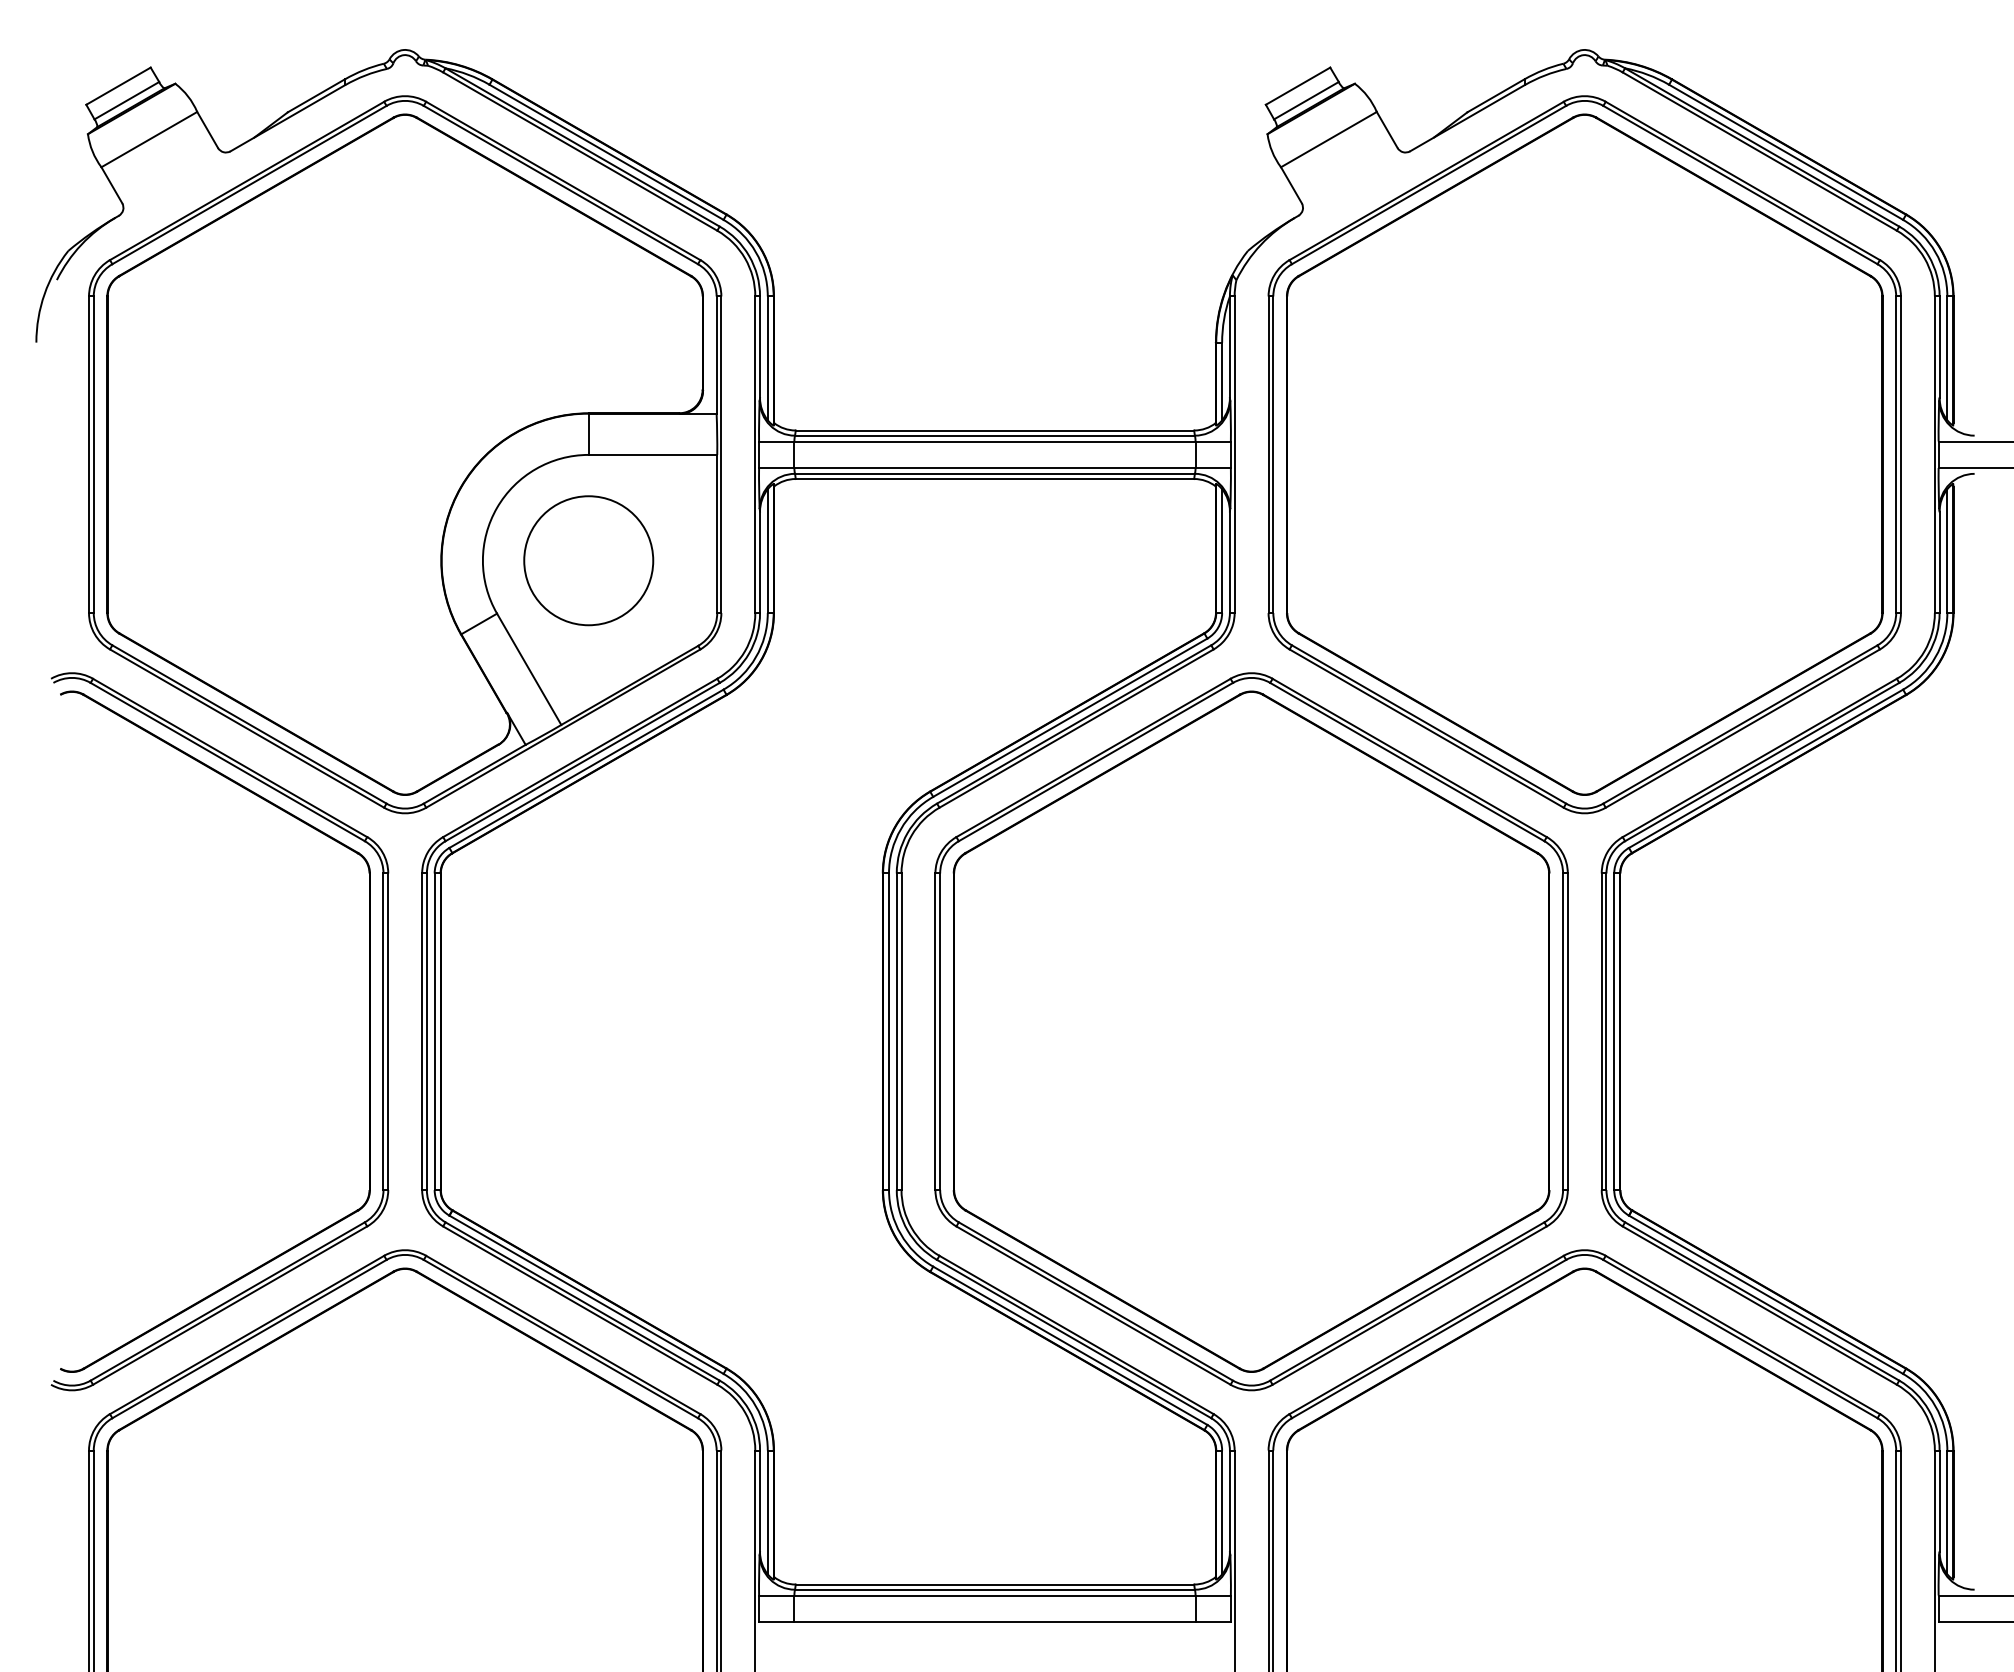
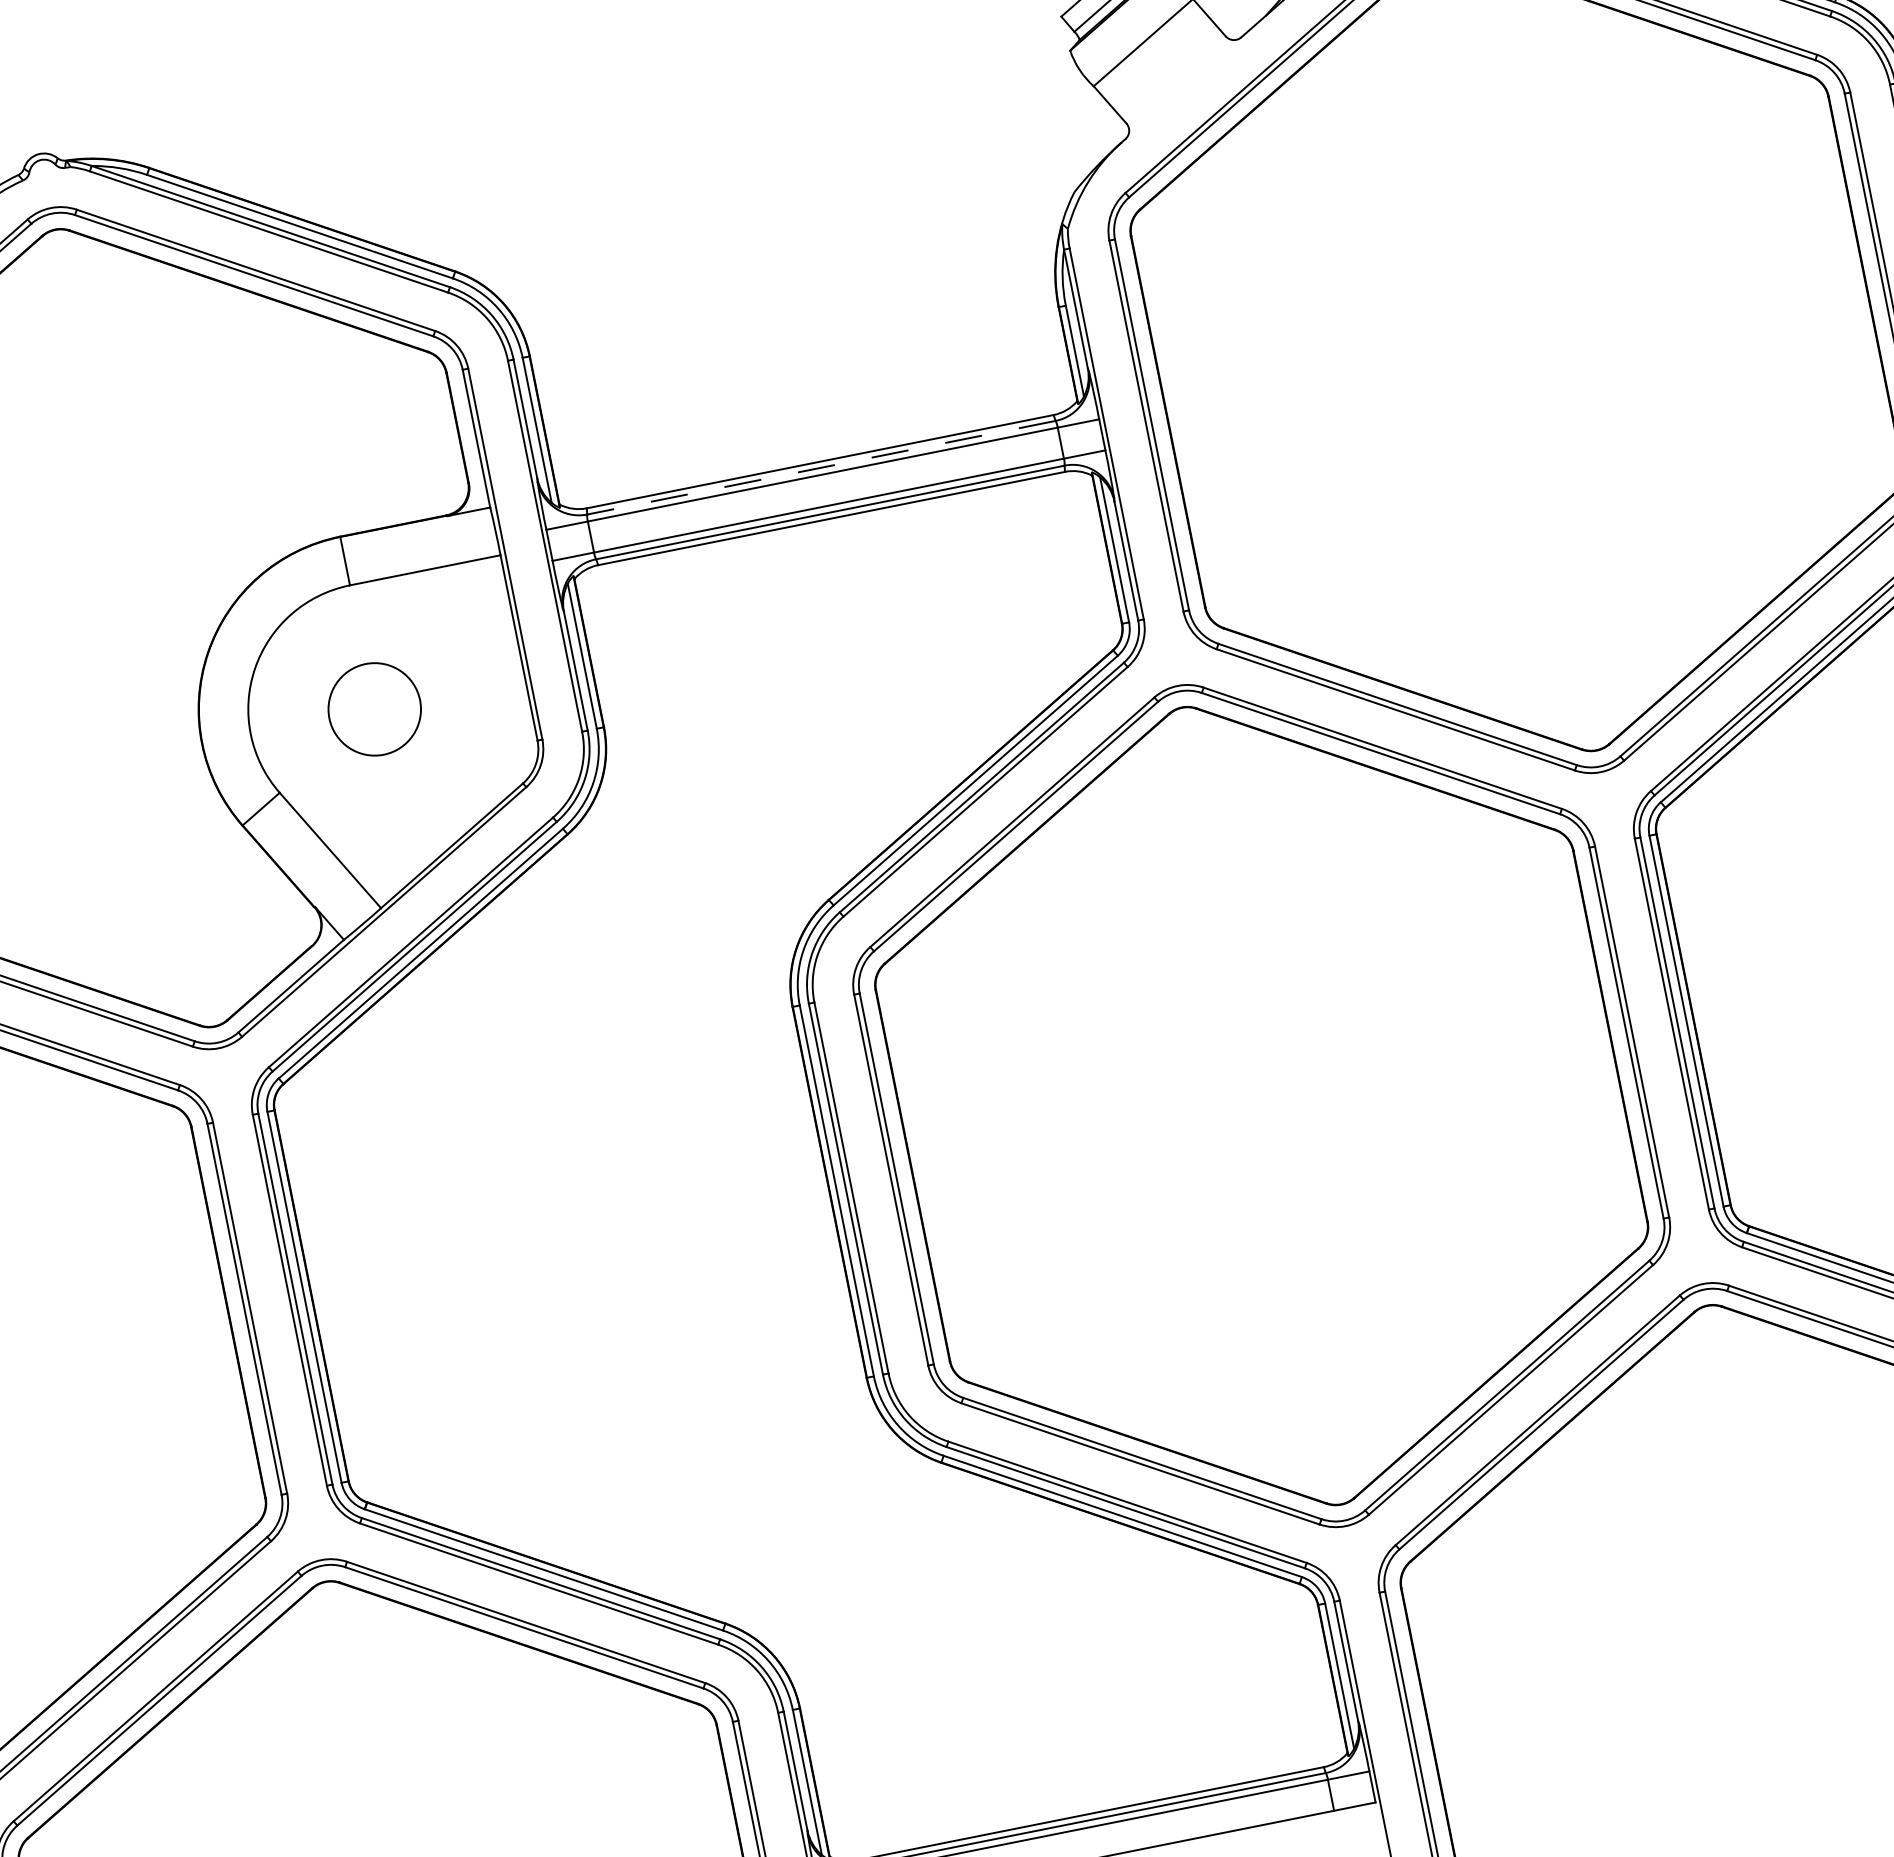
line: (994, 435) -> (820, 467), solid -> dashed
circle: (588, 560) -> (374, 709), size x0.6

